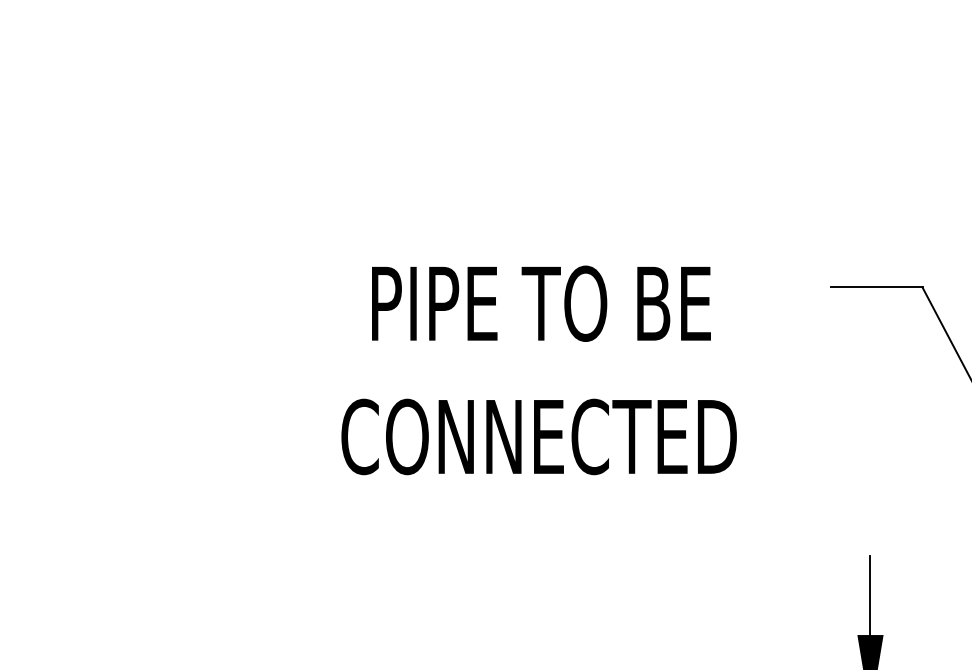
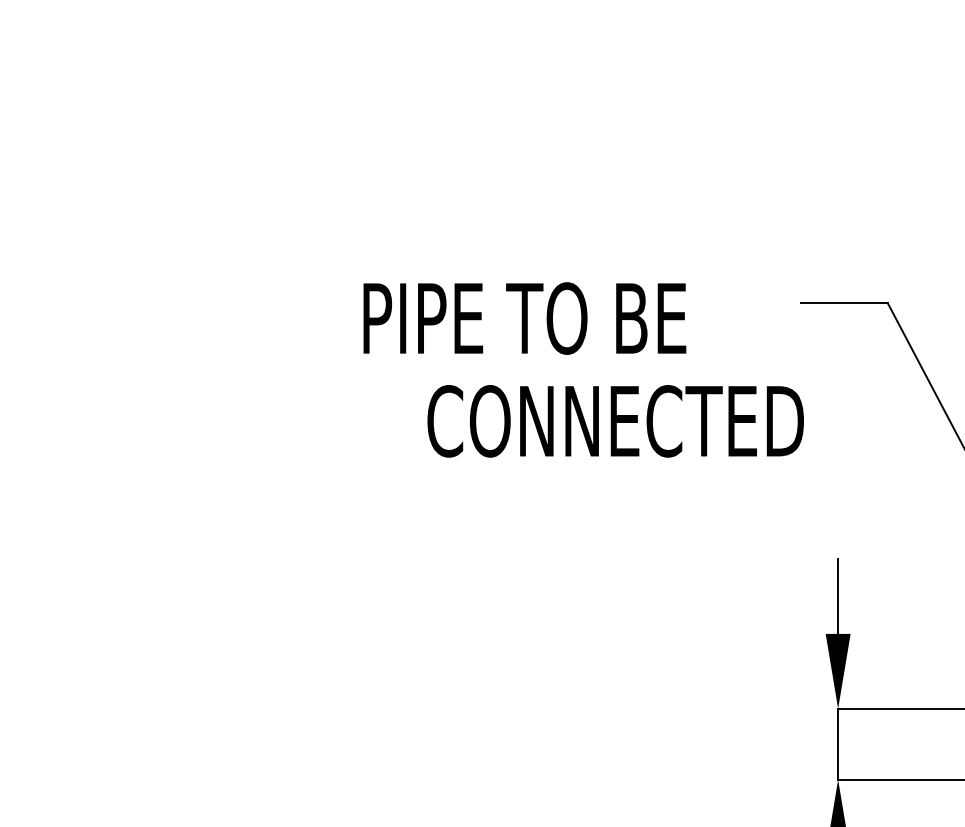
text: (538, 437) -> (615, 421), moved

